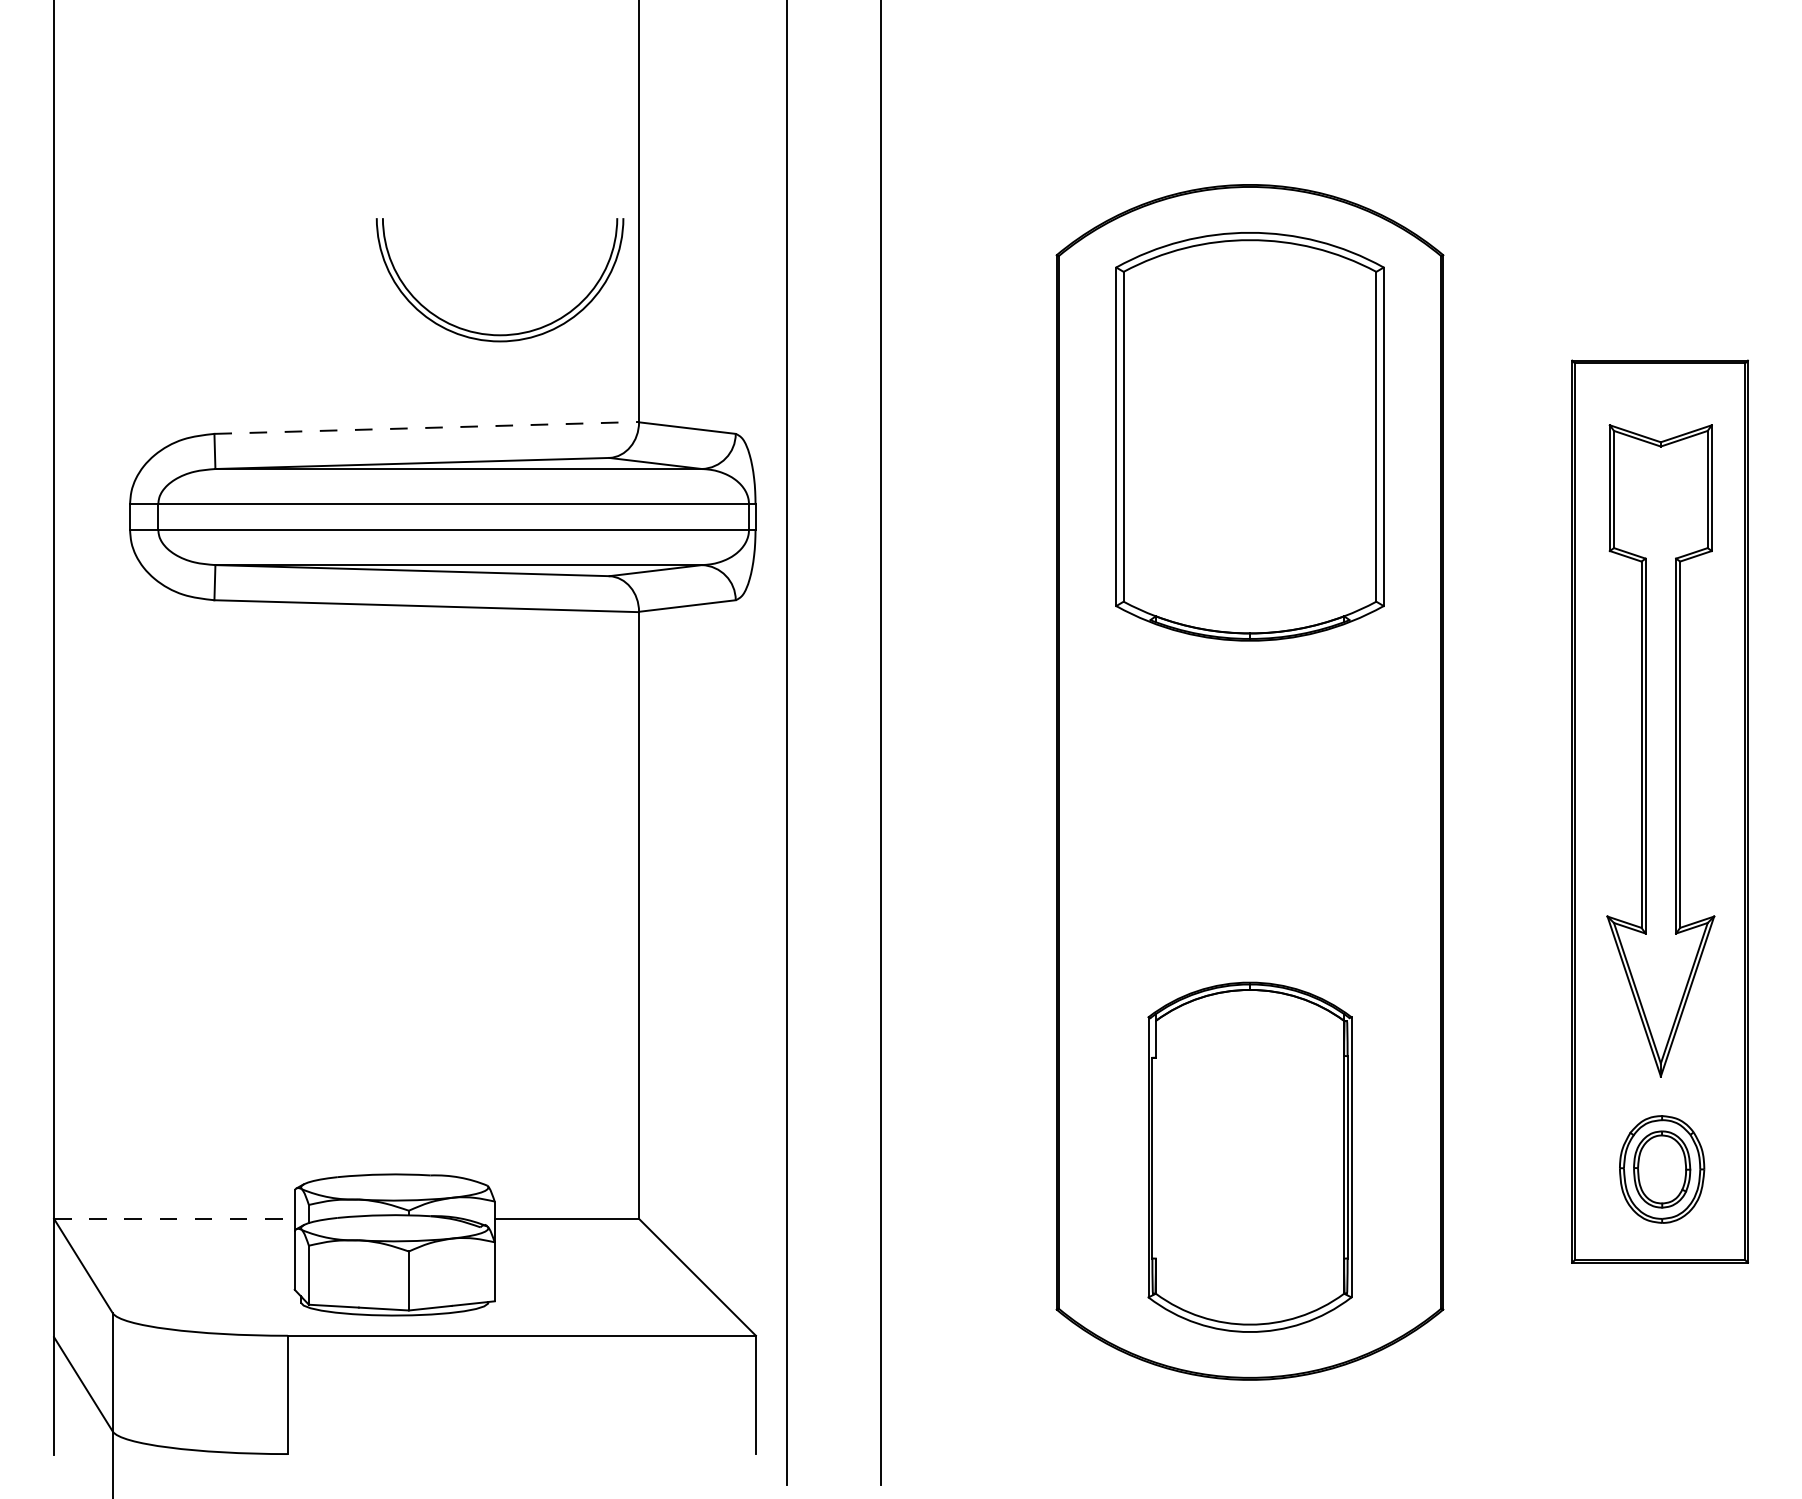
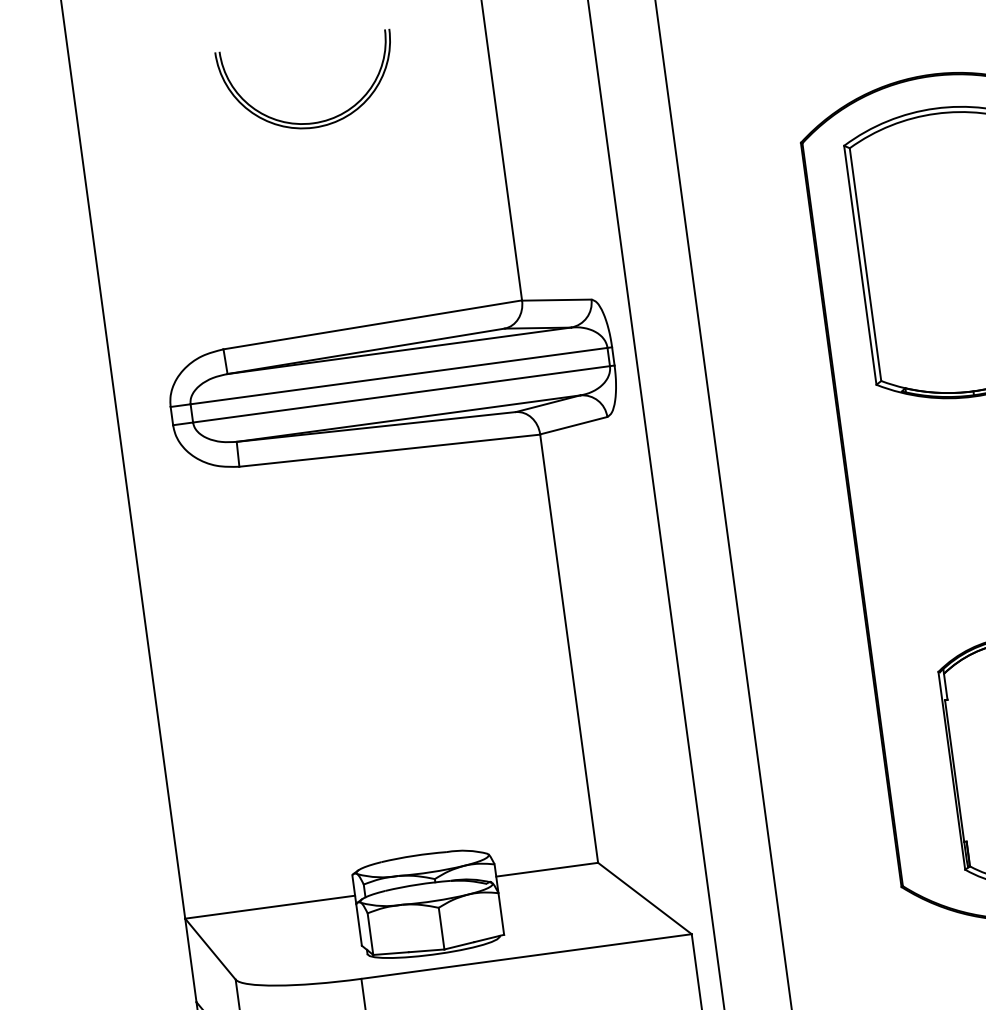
part: (490, 333) -> (306, 122), moved
line: (427, 427) -> (373, 324), dashed -> solid
line: (174, 1218) -> (270, 906), dashed -> solid

